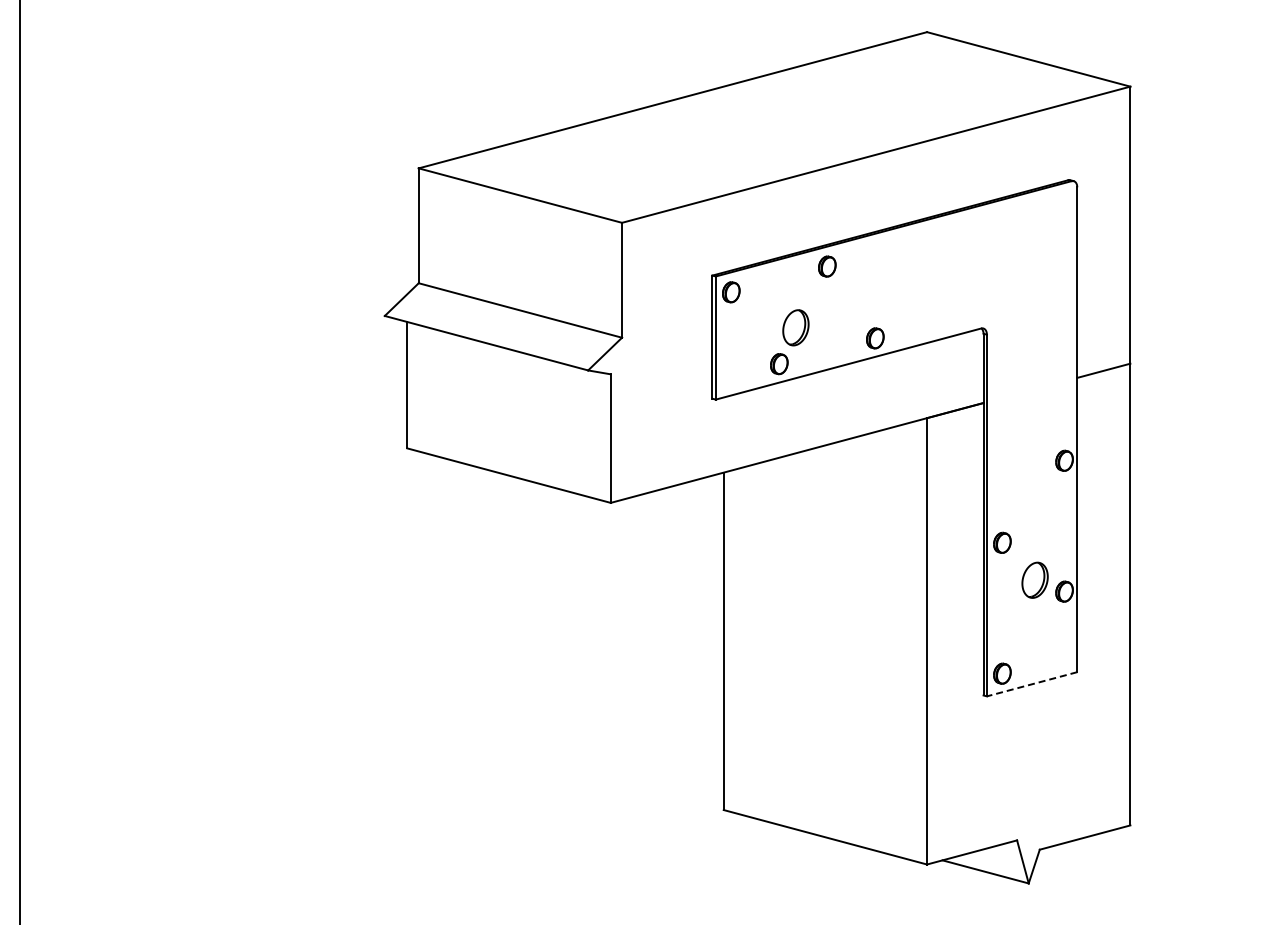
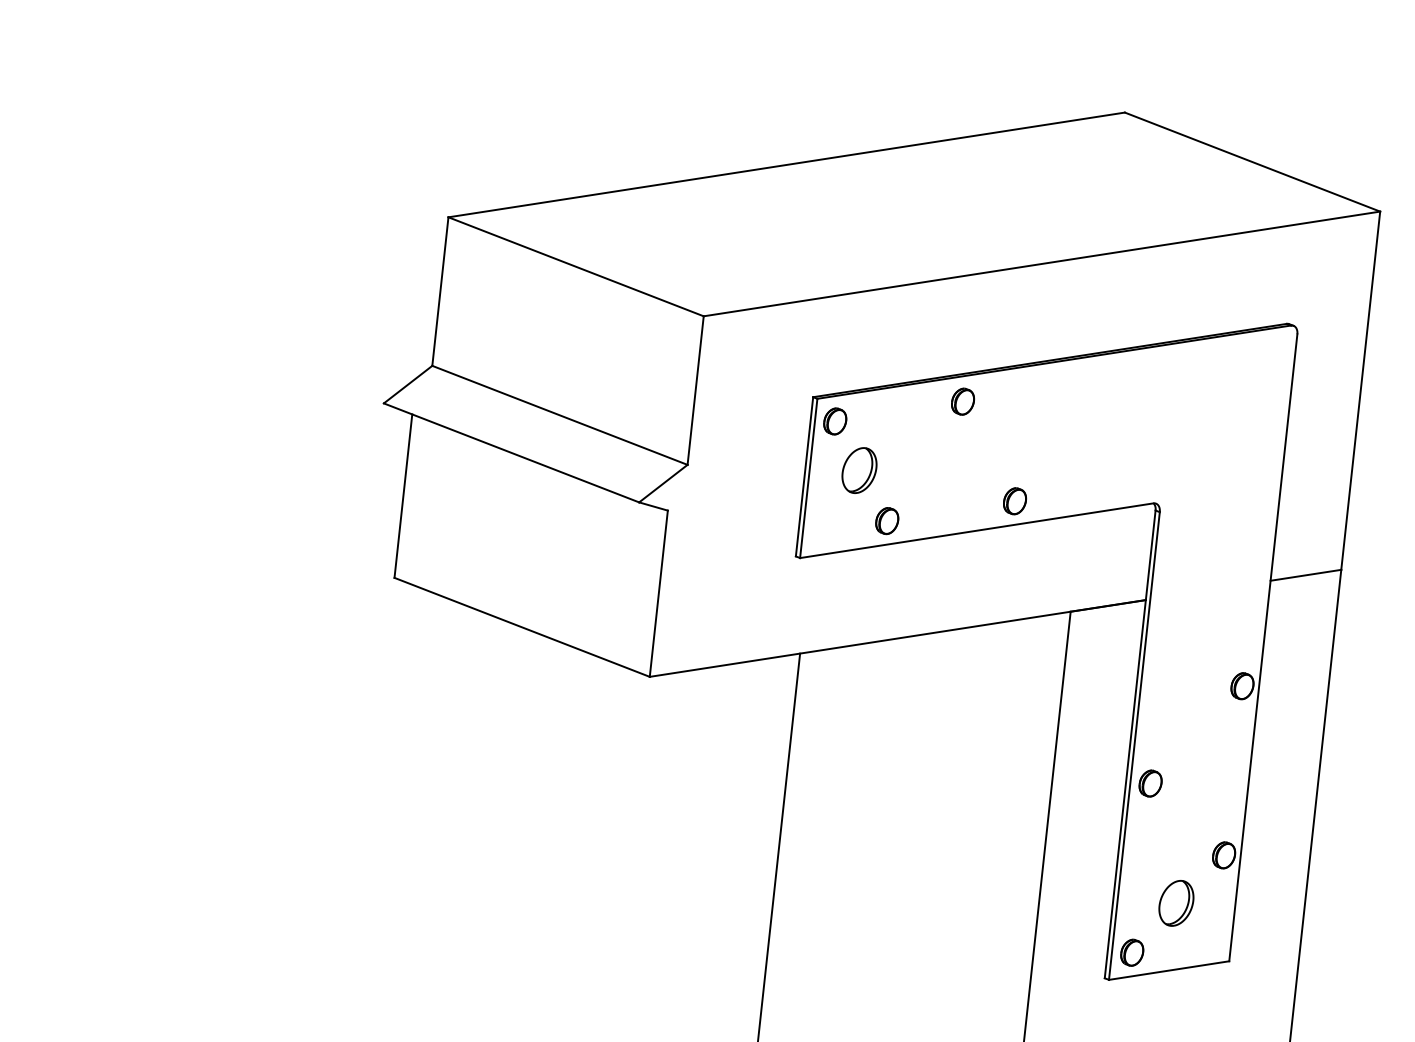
part: (795, 327) -> (858, 470), moved
part: (1034, 579) -> (1175, 902), moved
line: (1032, 684) -> (1169, 970), dashed -> solid

